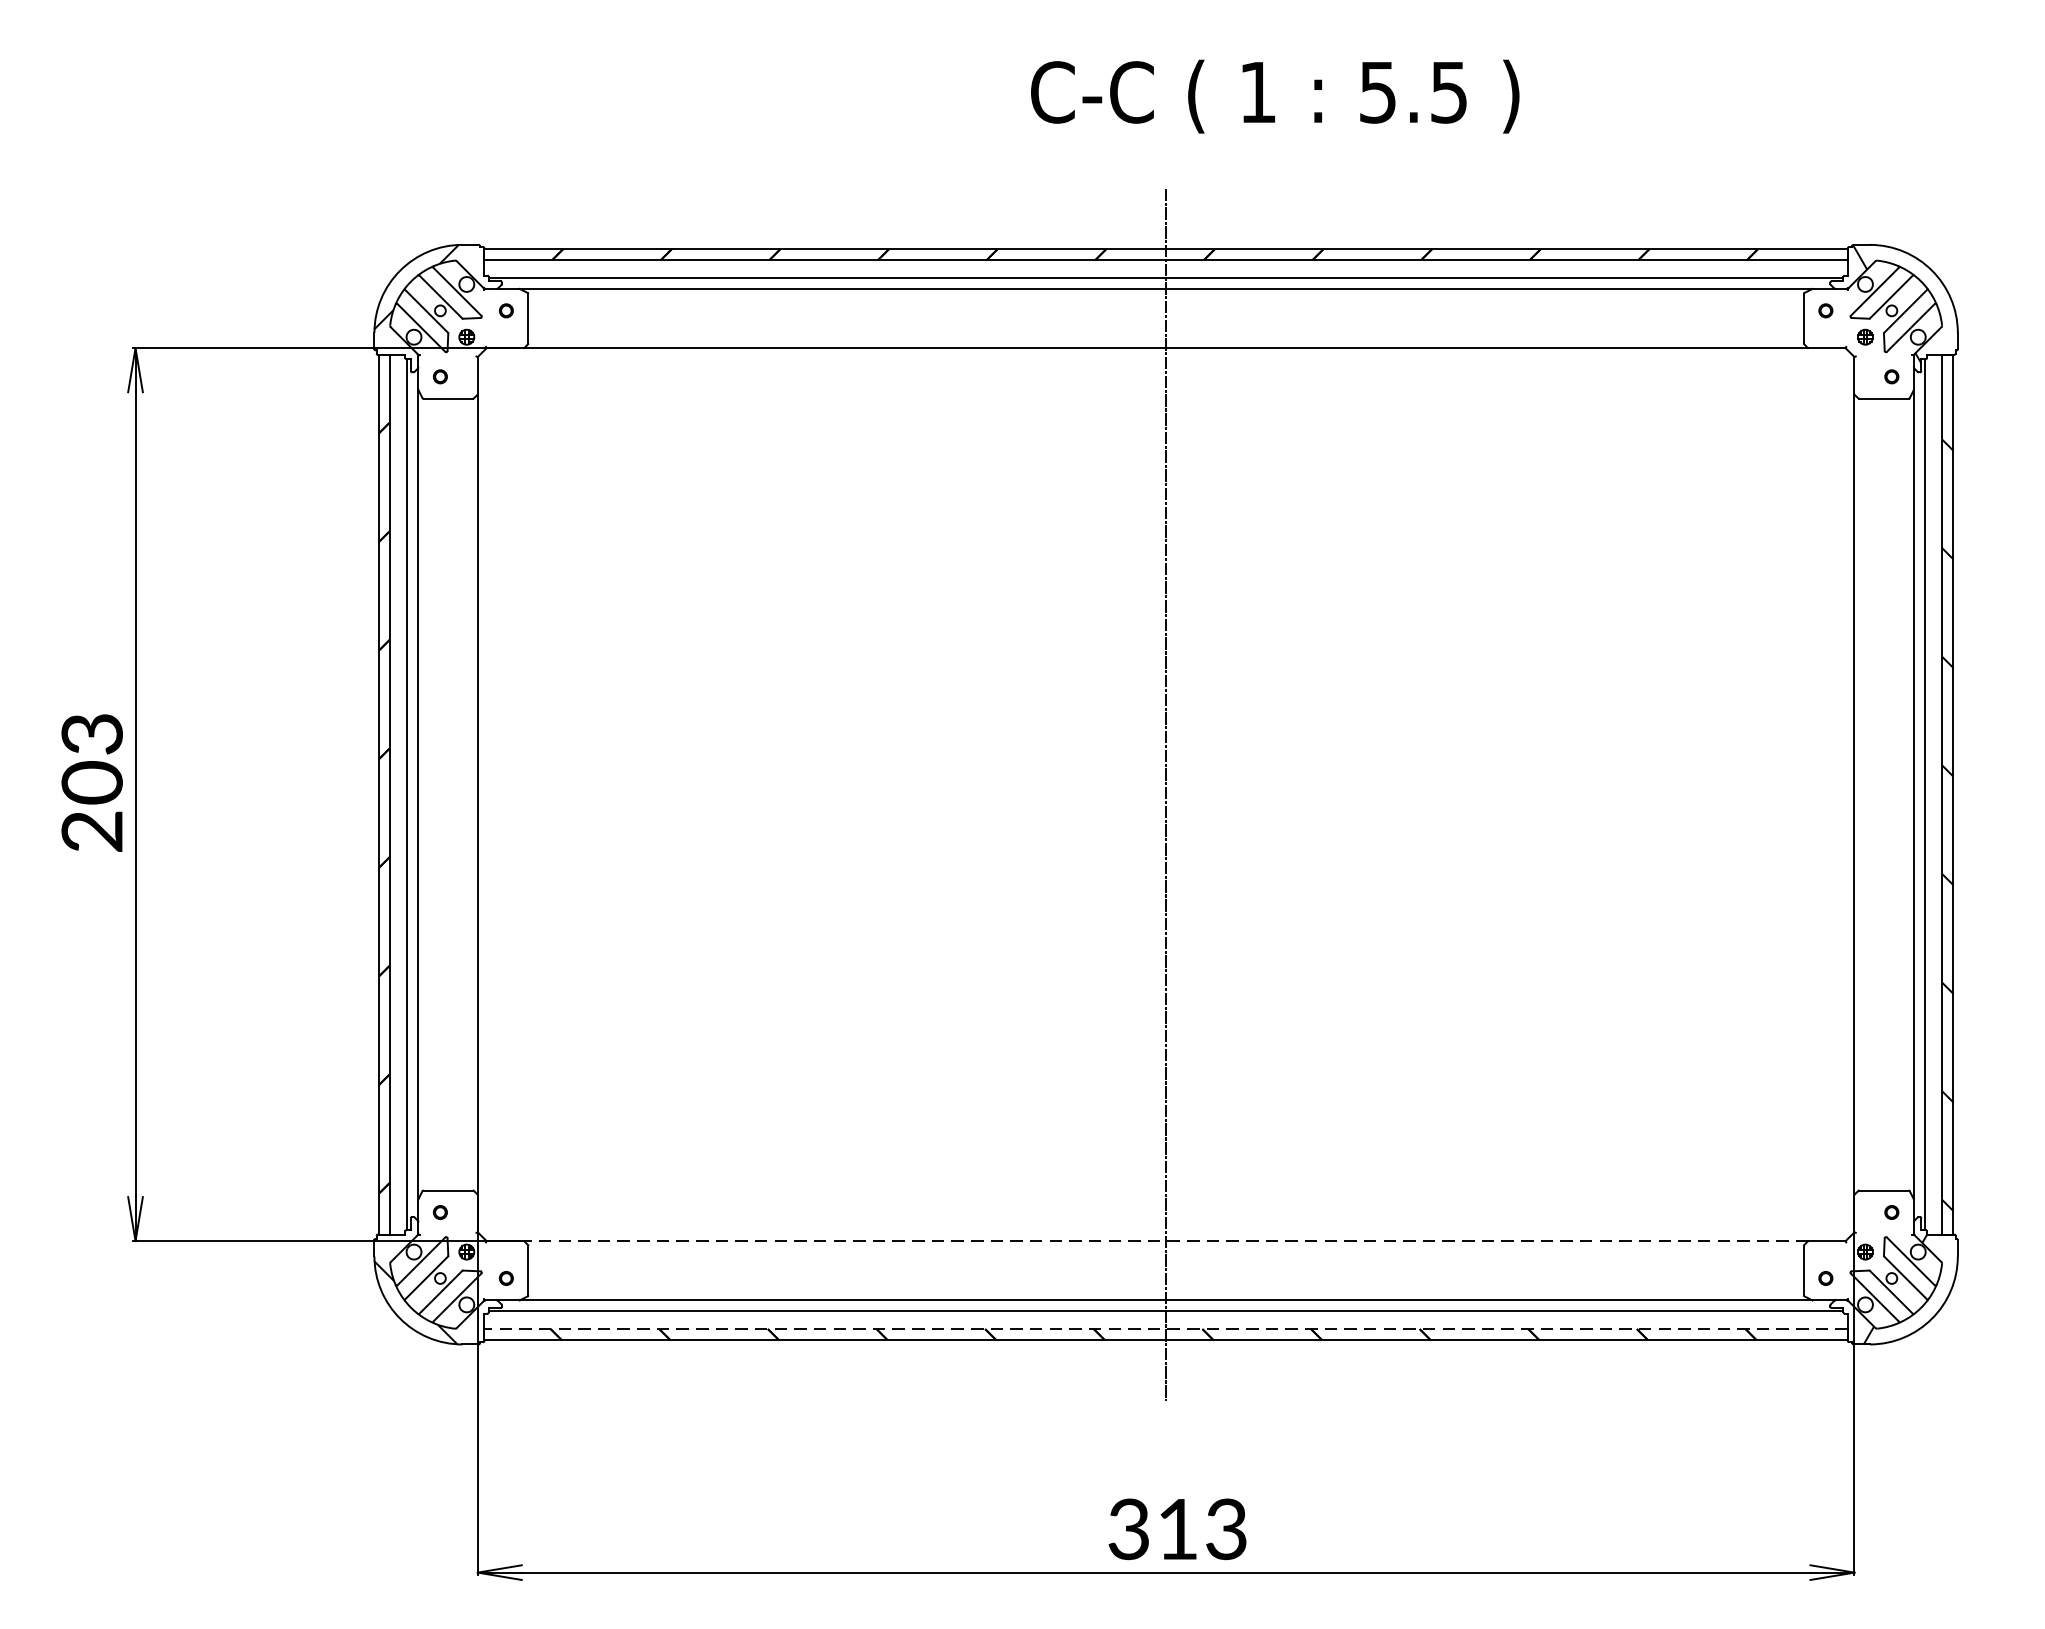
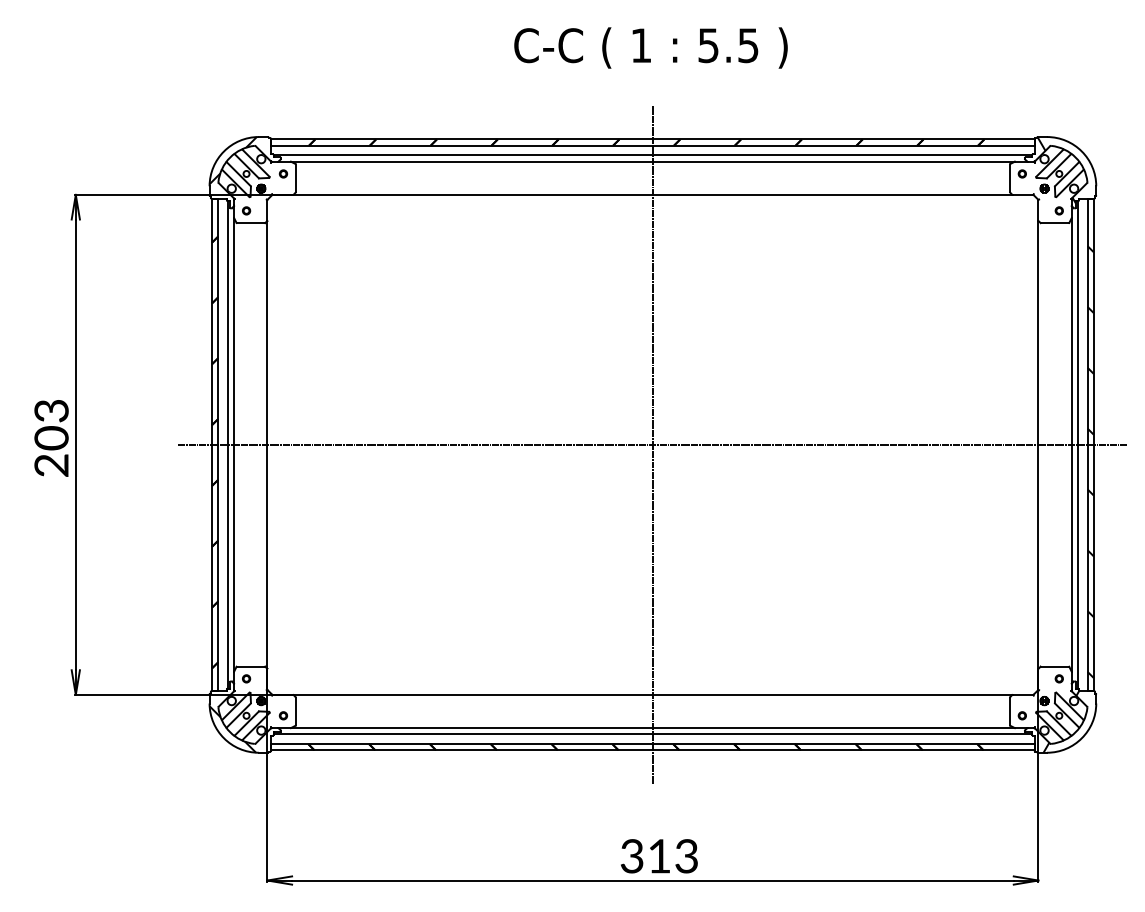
text: (1274, 95) -> (650, 47), moved
line: (1165, 793) -> (652, 444), added
line: (1165, 1240) -> (652, 694), dashed -> solid
line: (1165, 1329) -> (652, 744), dashed -> solid

